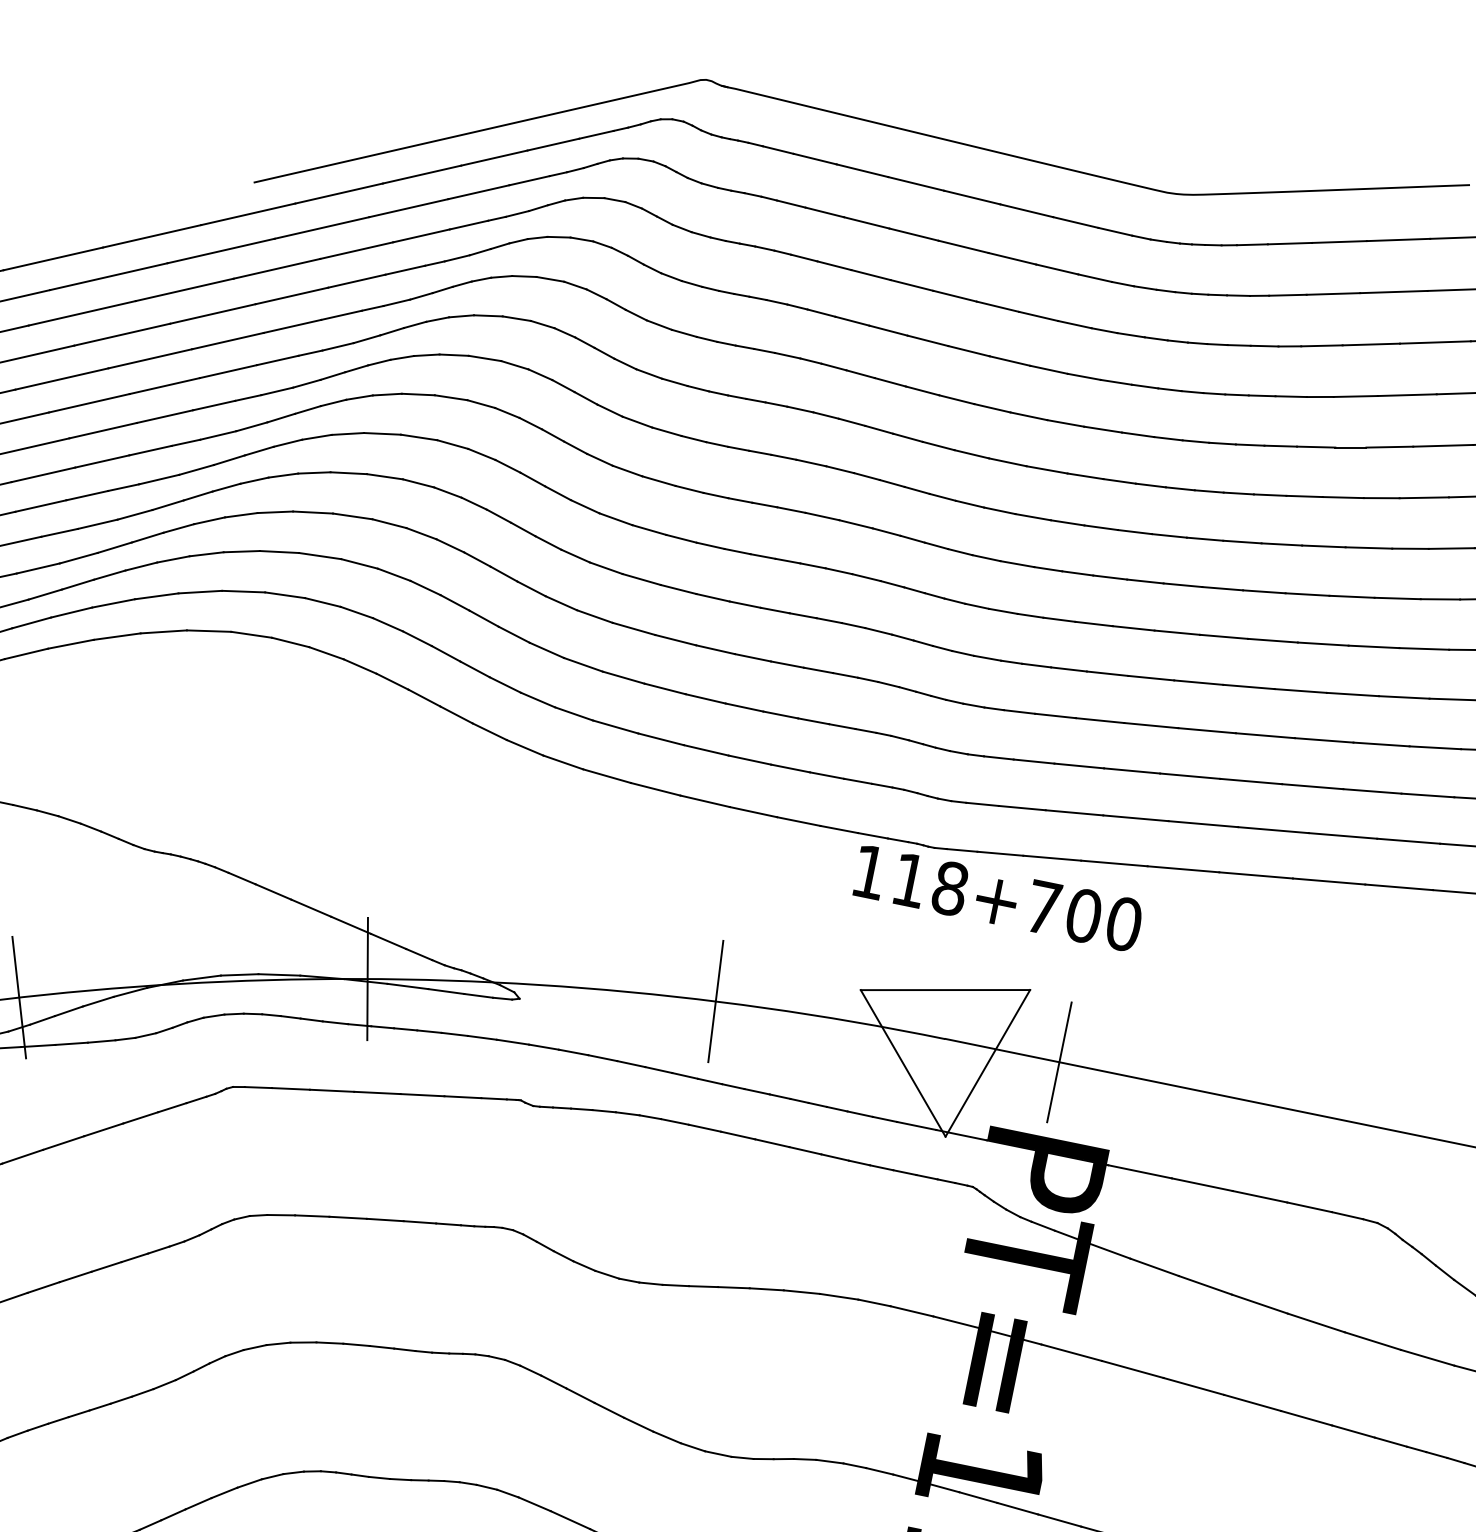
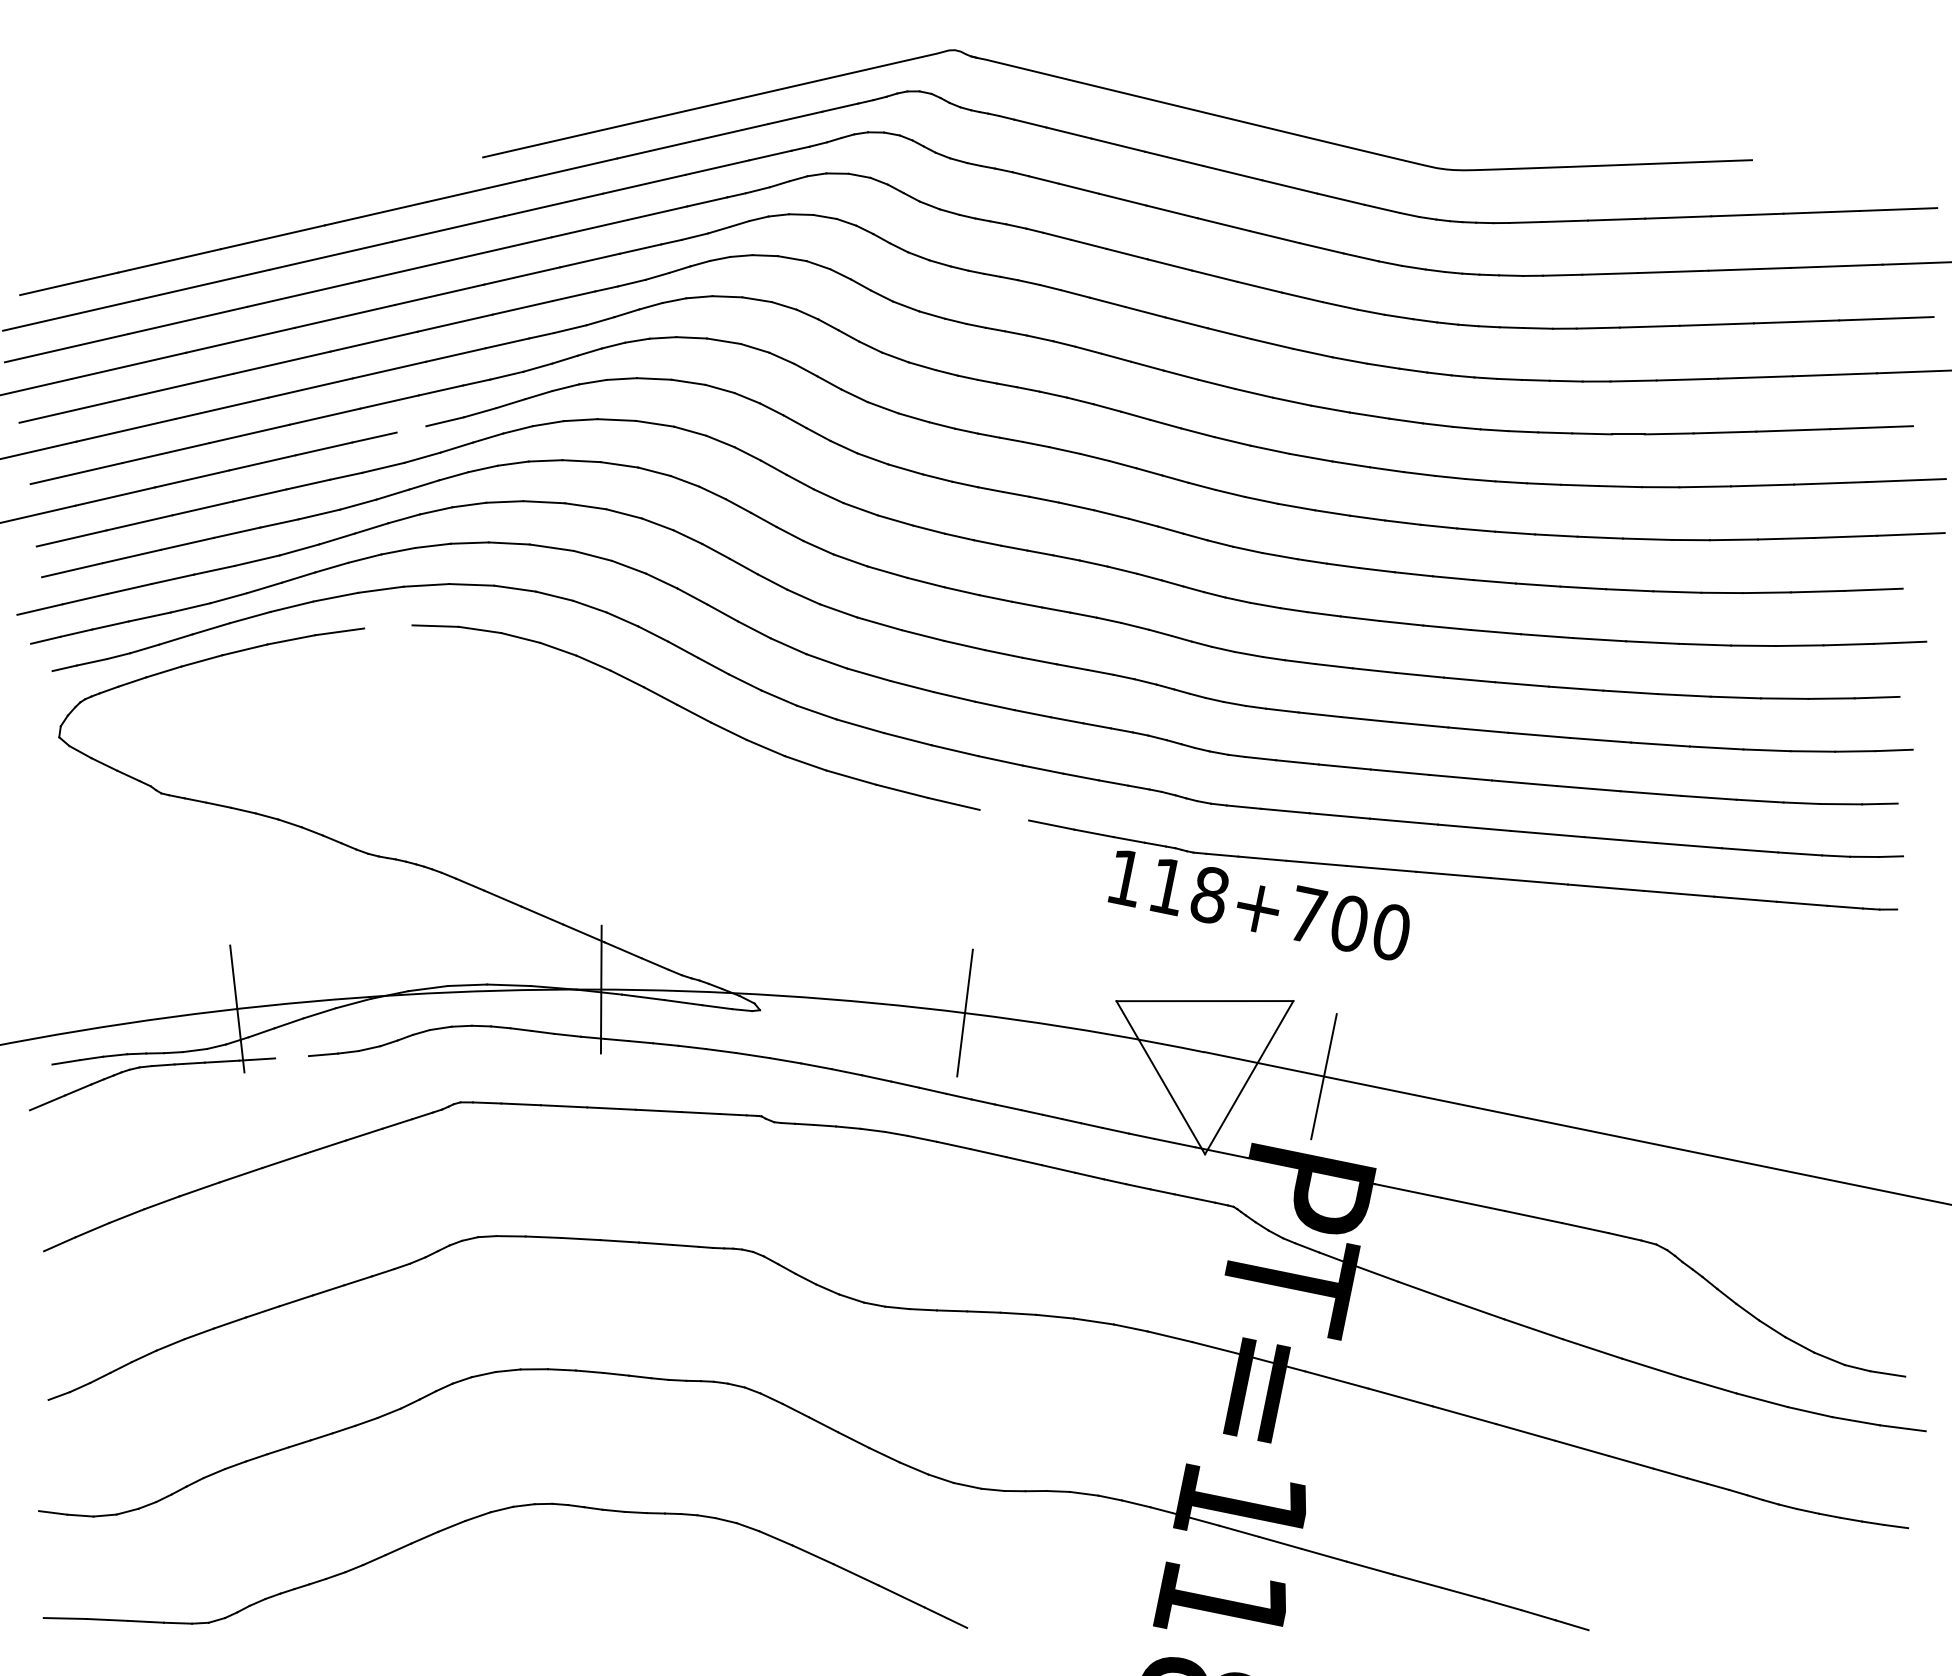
line: (185, 442) -> (411, 429), removed
line: (163, 631) -> (388, 626), removed
line: (753, 811) -> (1004, 814), removed
line: (72, 1044) -> (292, 1057), removed

